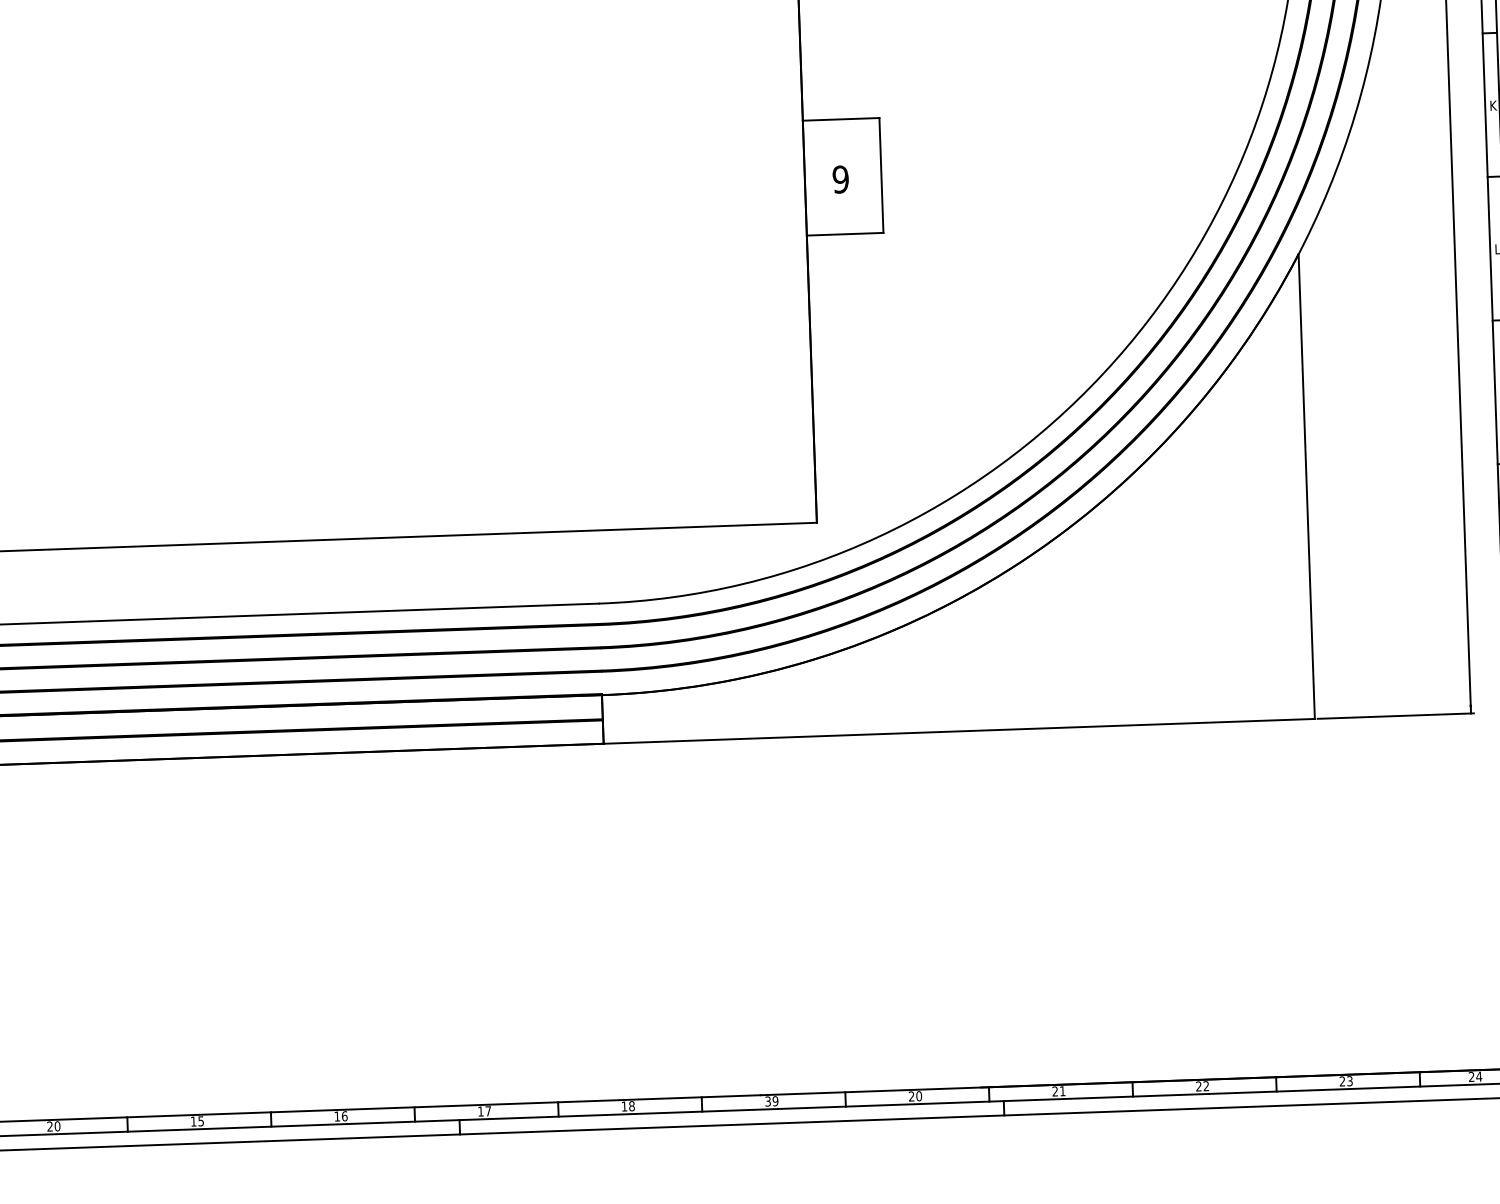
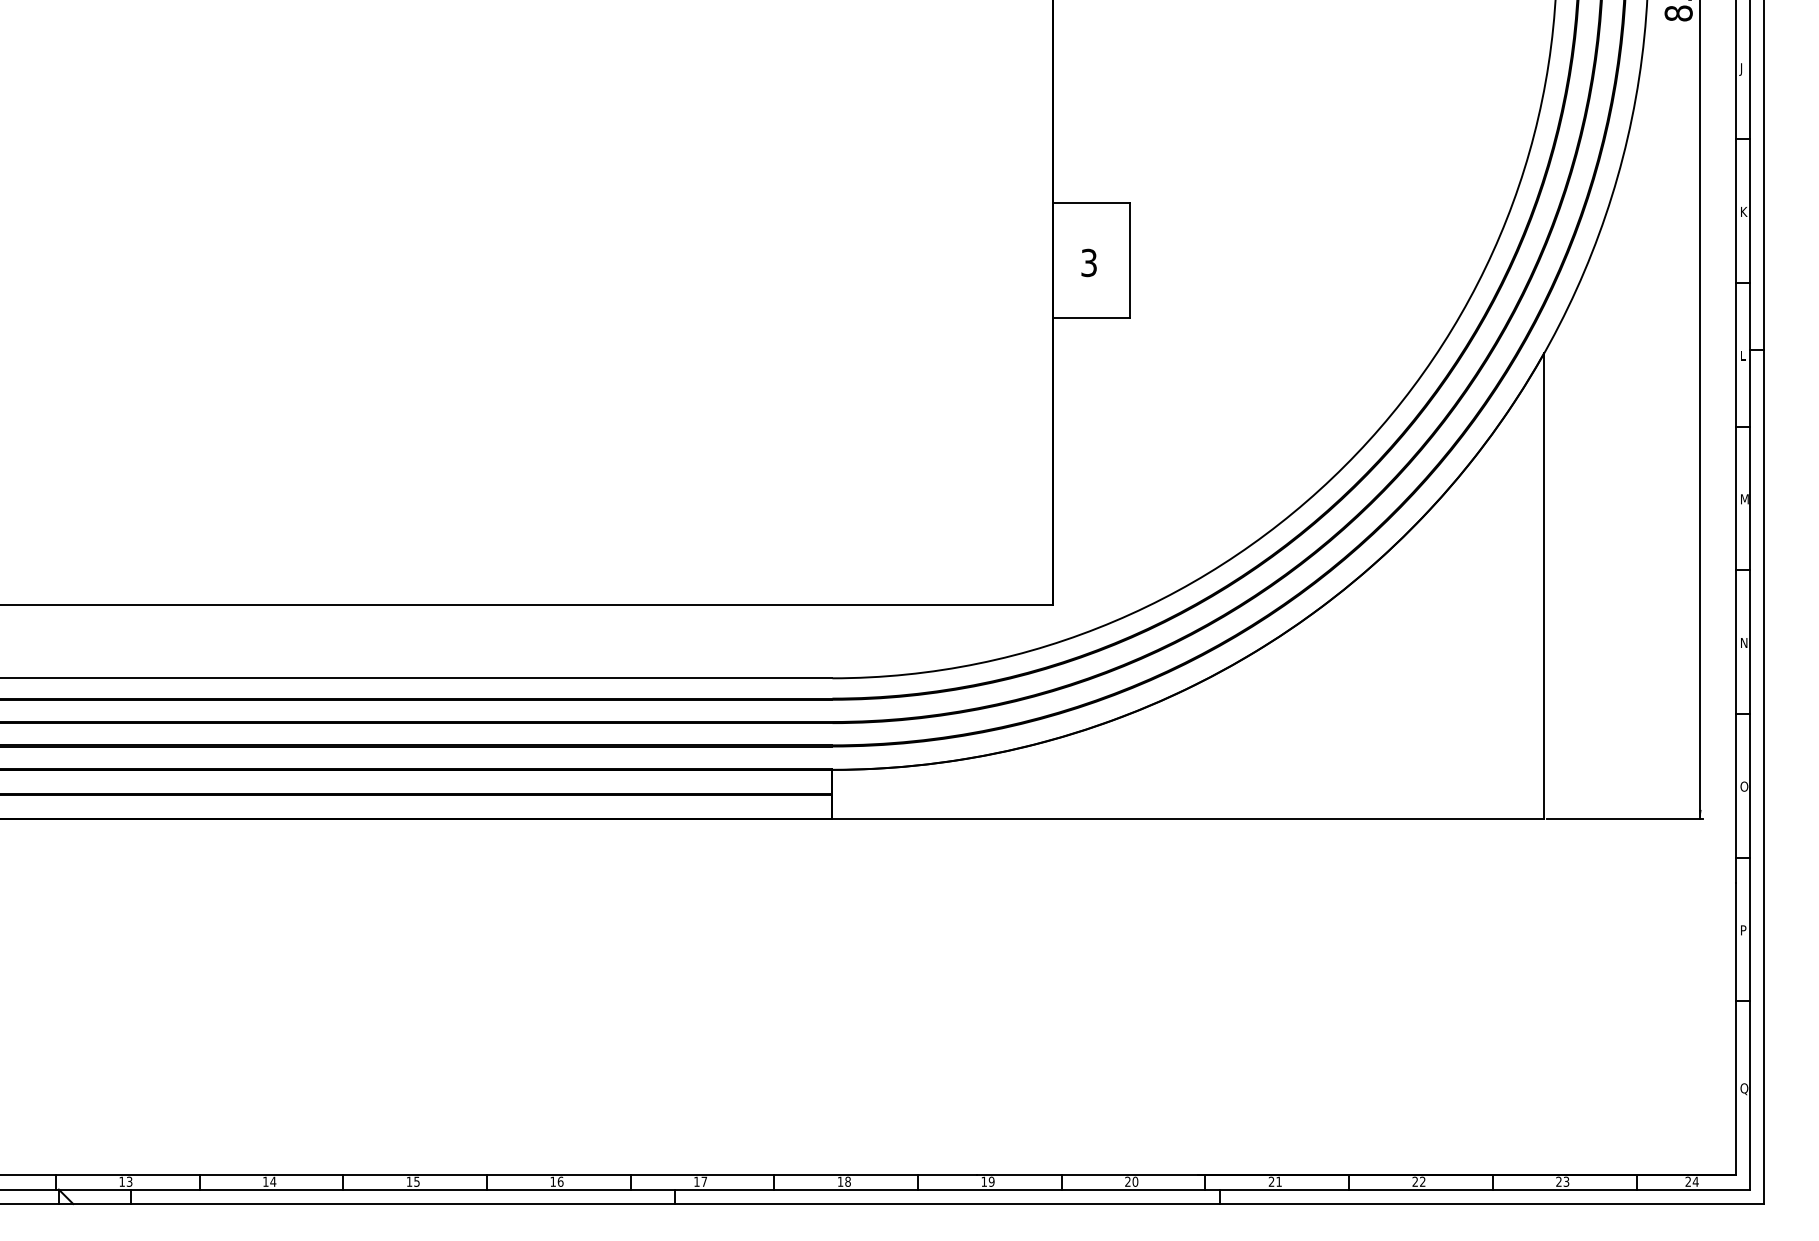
text: (841, 179) -> (1089, 262), 9 -> 3
text: (767, 1101) -> (983, 1181), 39 -> 19
text: (53, 1126) -> (269, 1181), 20 -> 14

